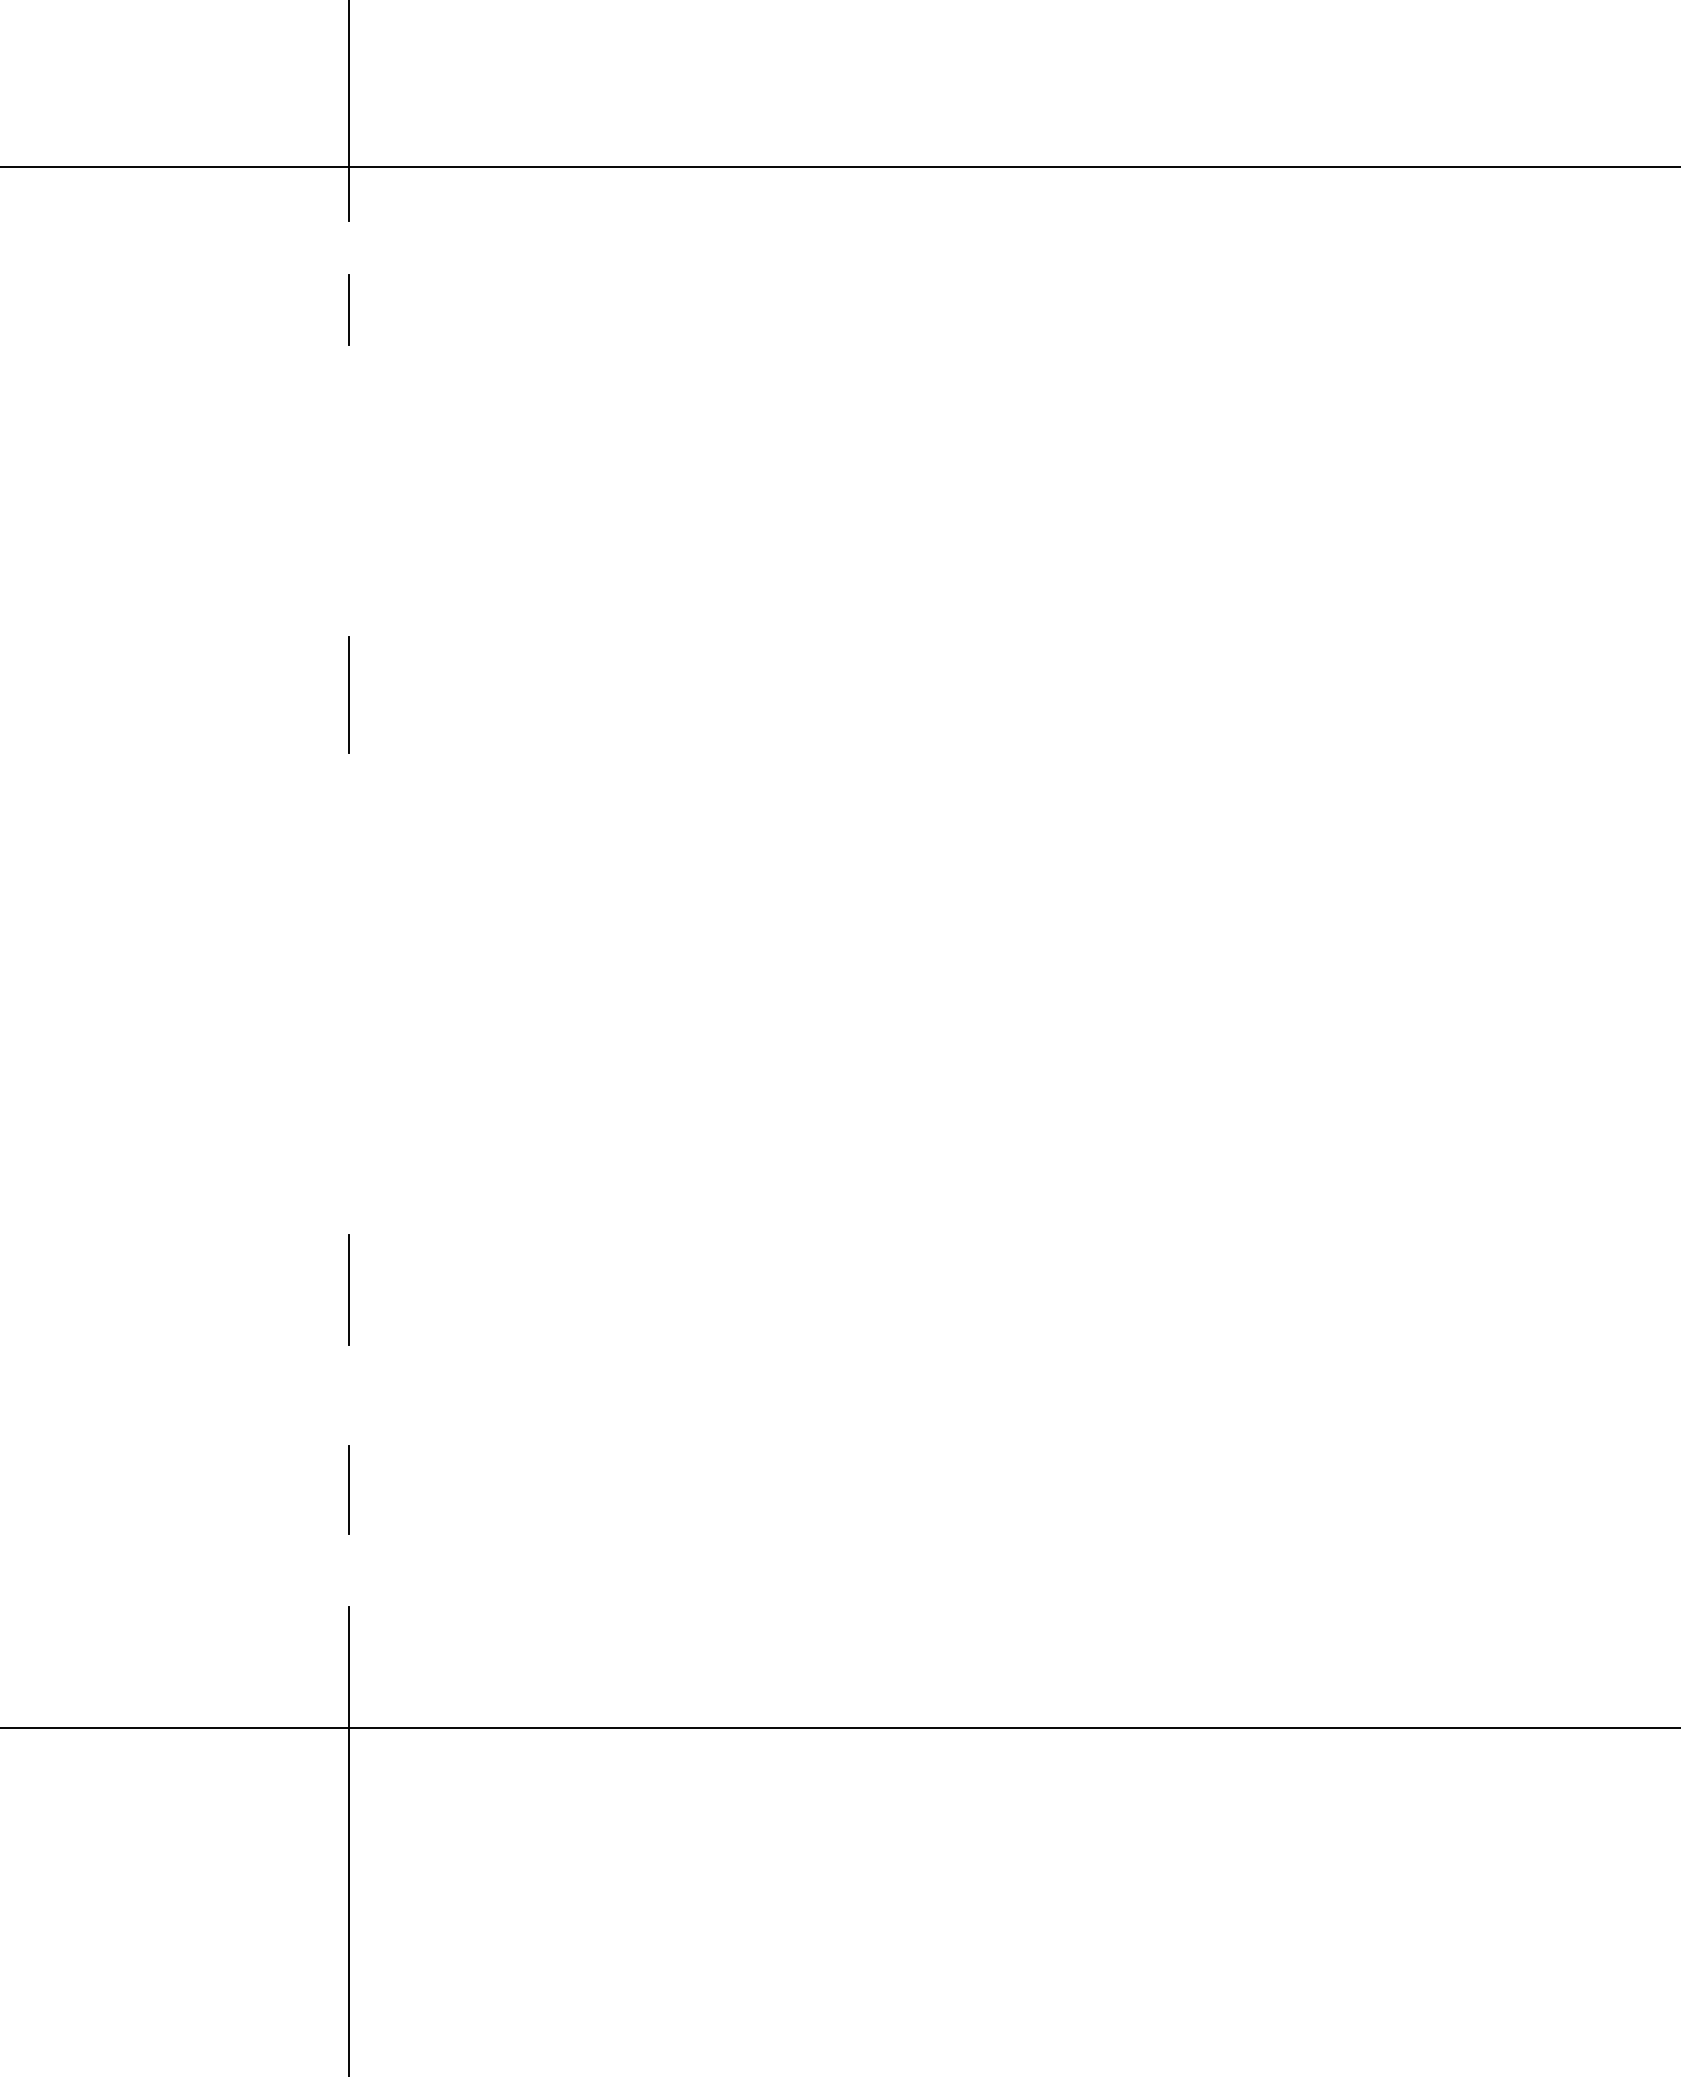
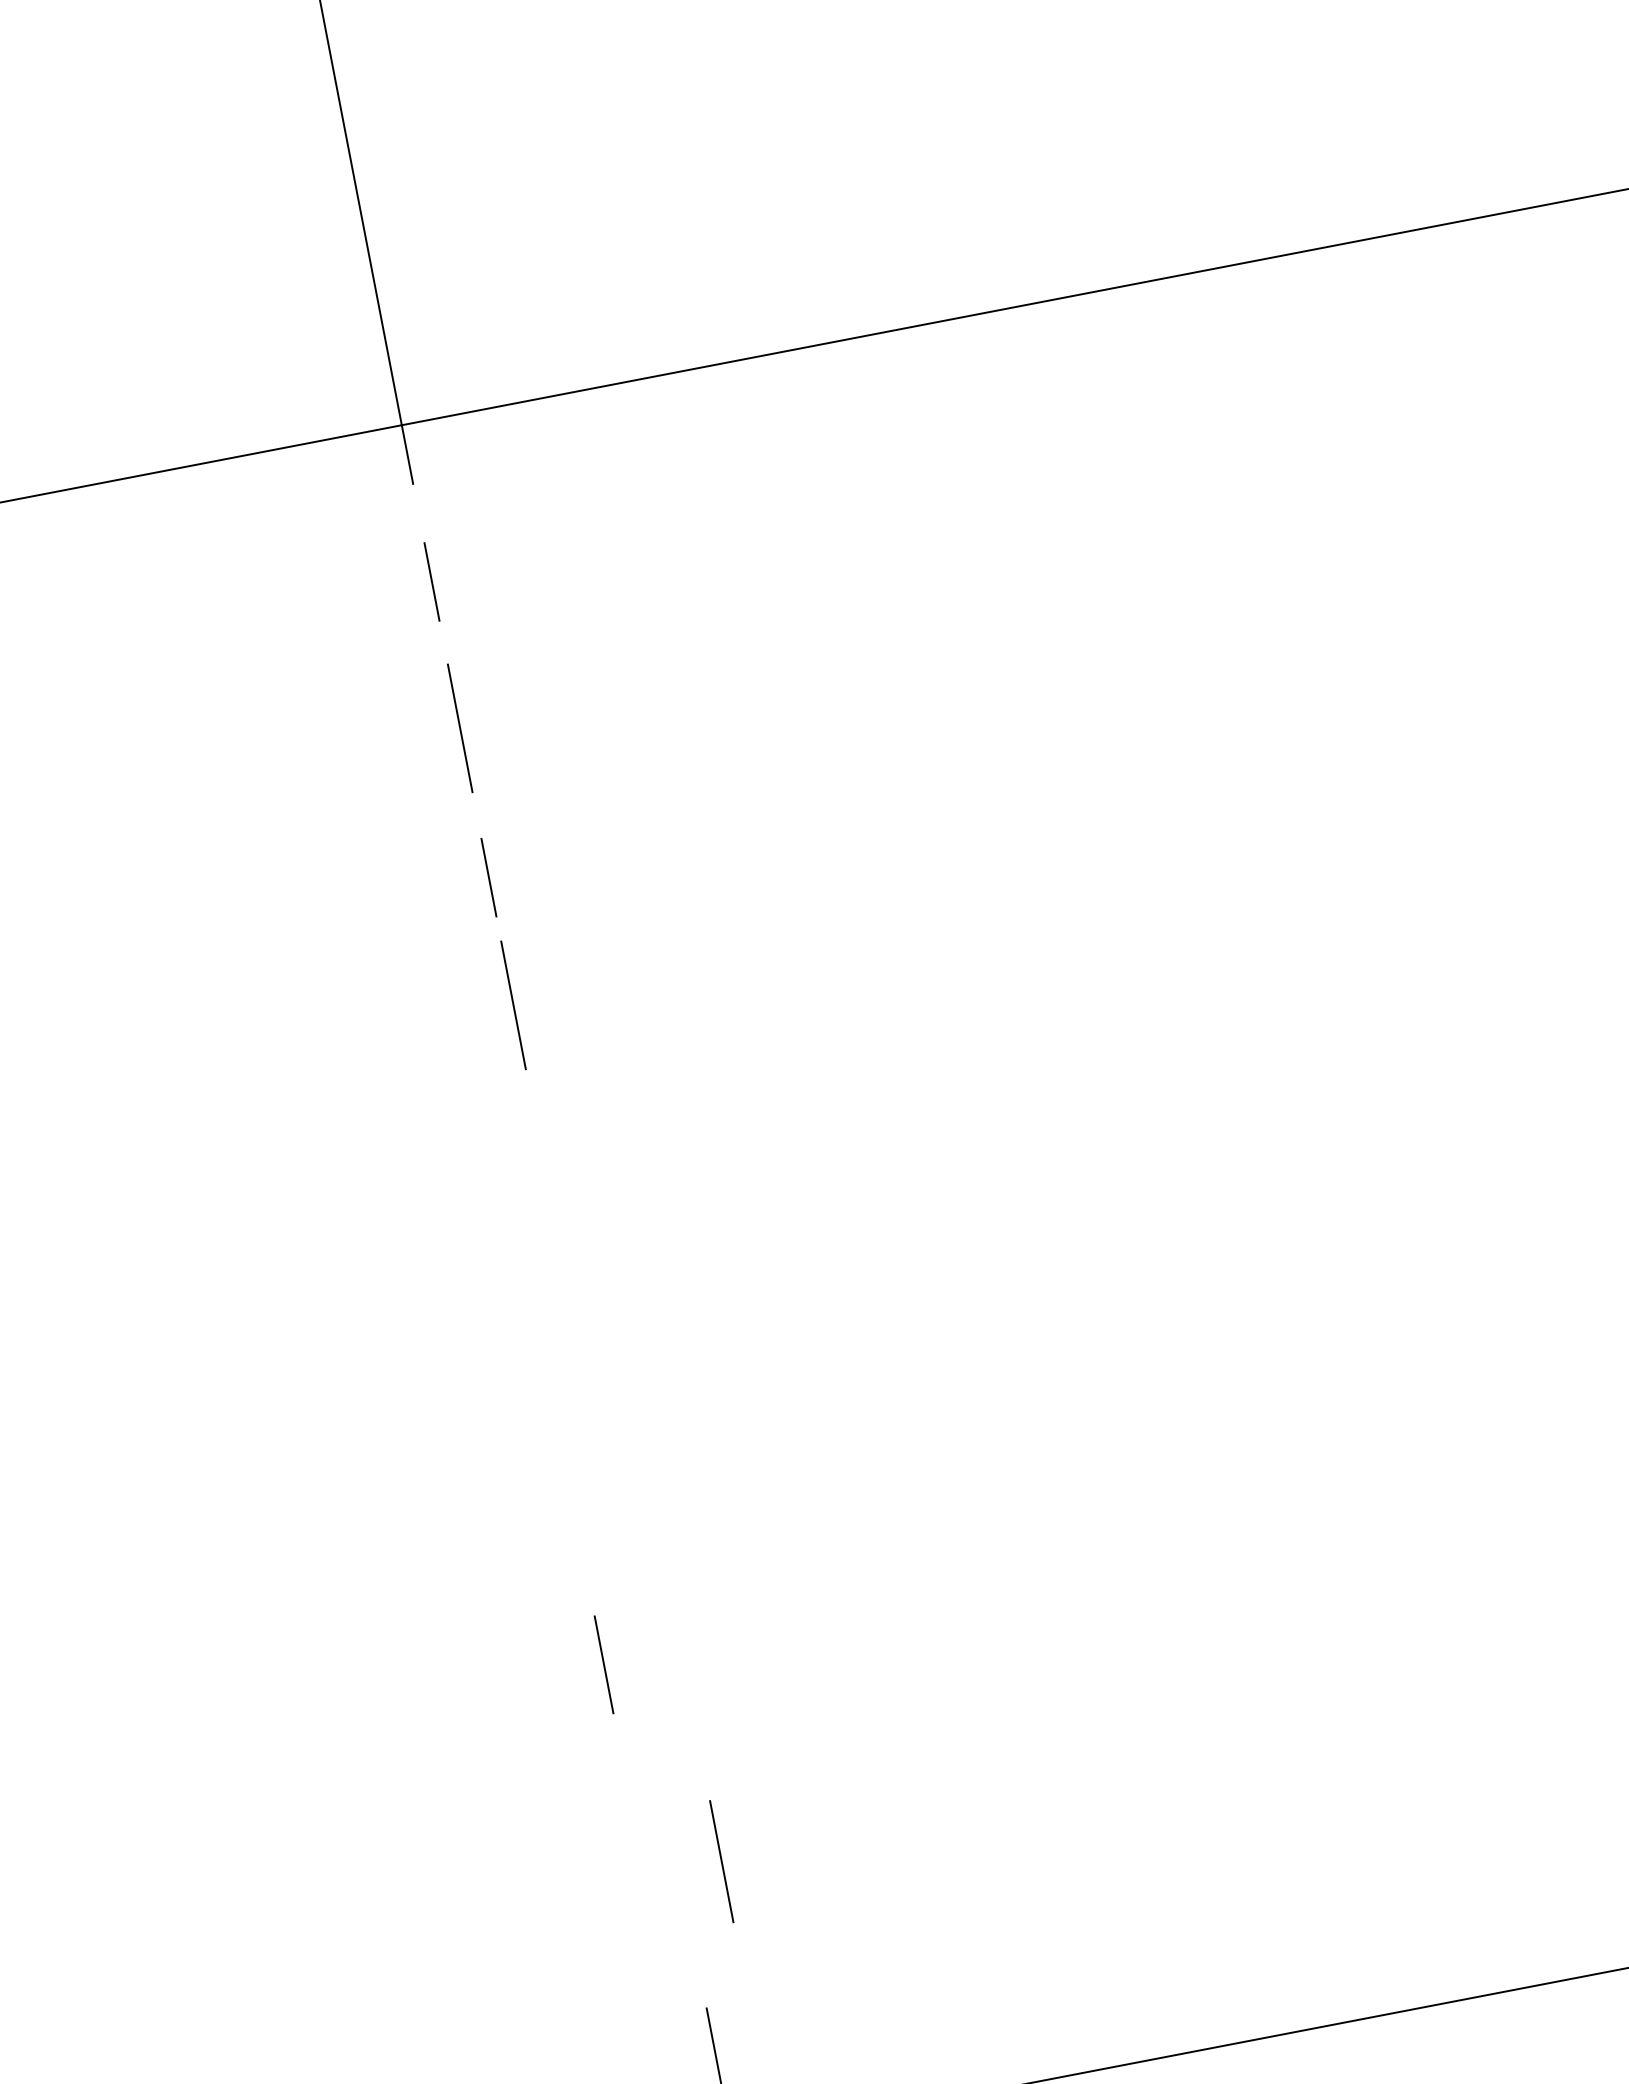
line: (348, 442) -> (459, 727), added
line: (348, 578) -> (488, 877), added
line: (348, 1289) -> (720, 1860), moved
line: (348, 1489) -> (603, 1664), moved

